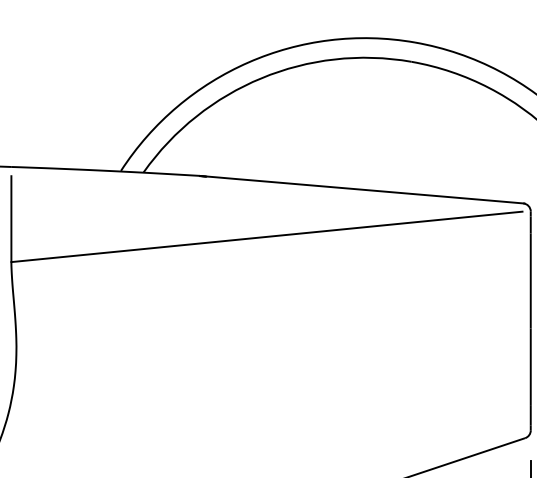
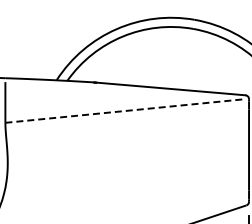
line: (267, 235) -> (125, 110), solid -> dashed

